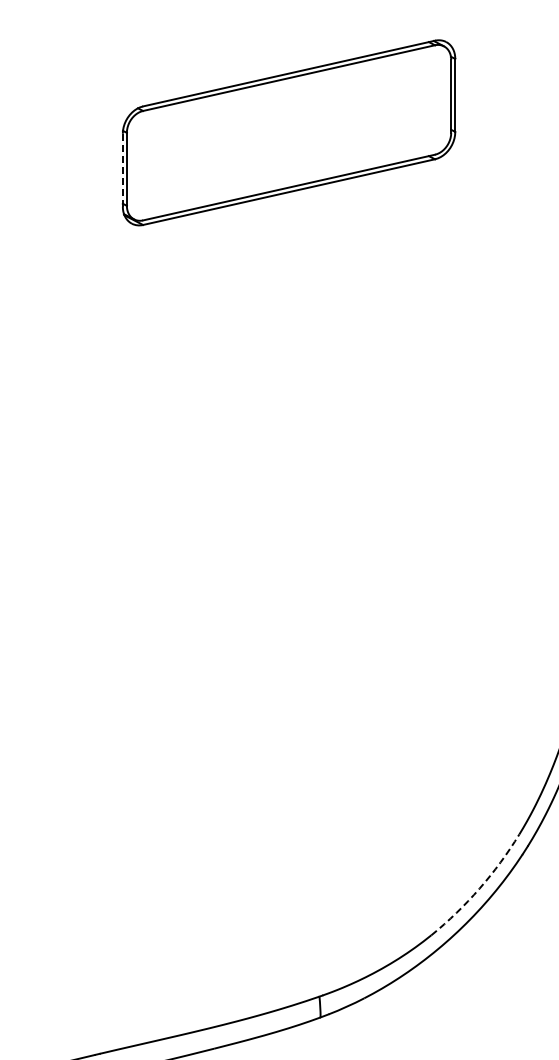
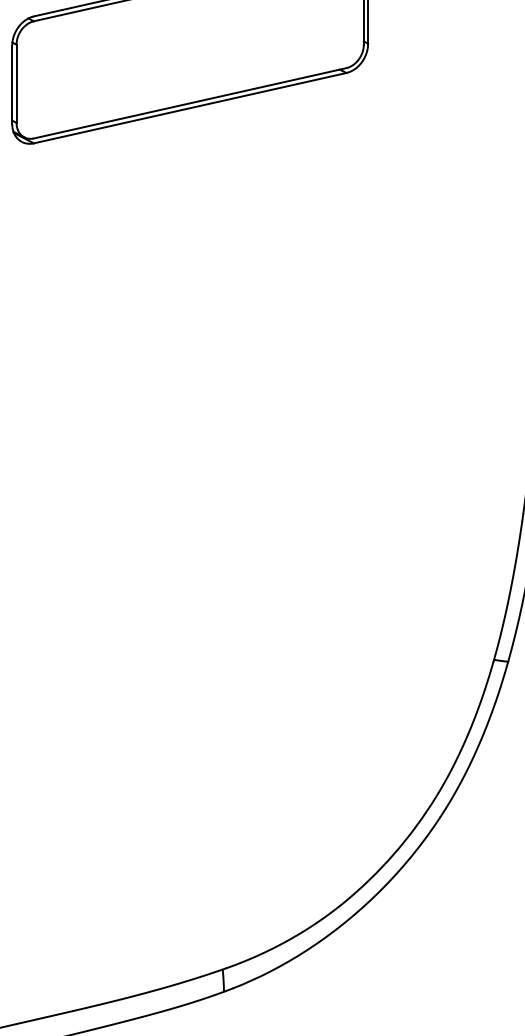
line: (122, 169) -> (11, 83), dashed -> solid
arc: (479, 888) -> (394, 853), dashed -> solid

